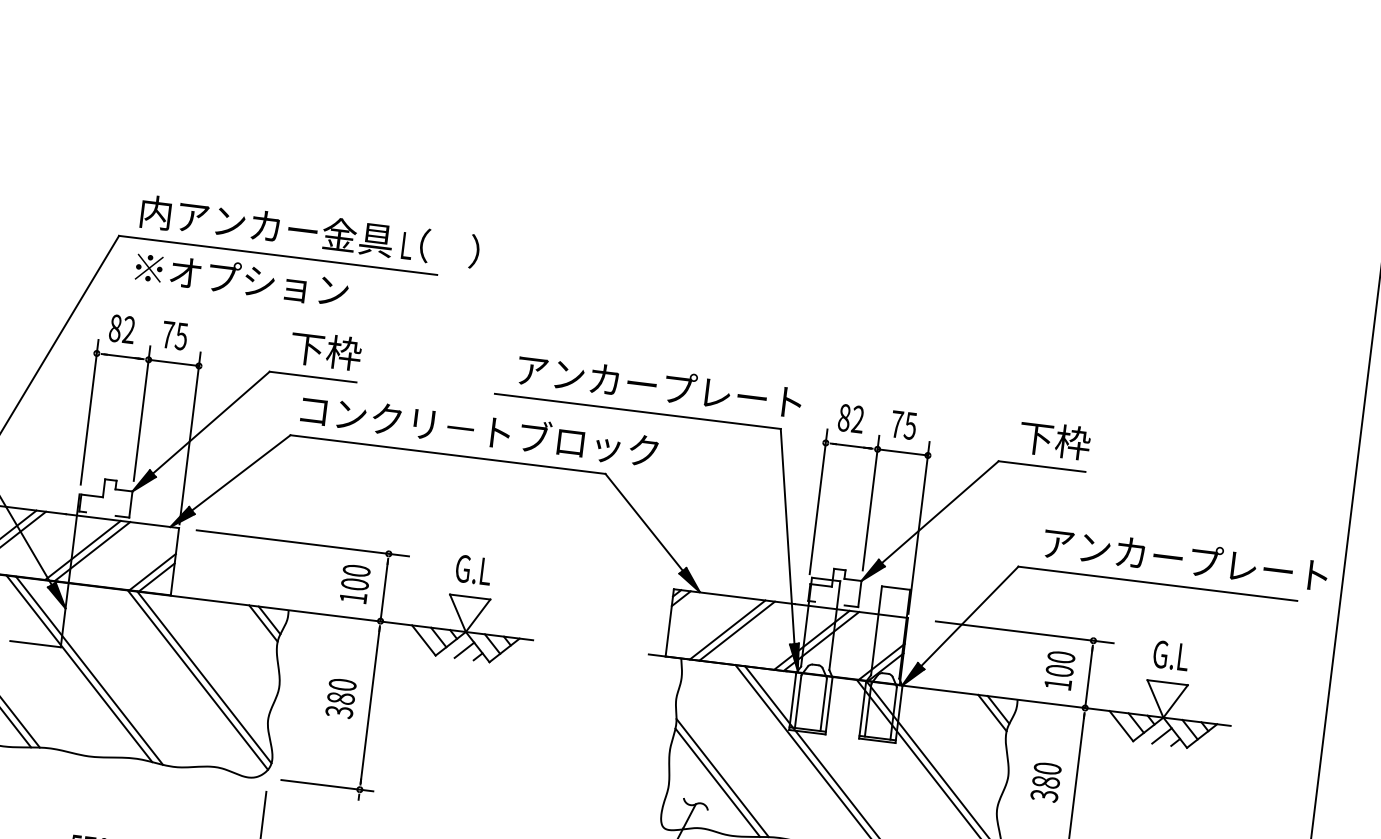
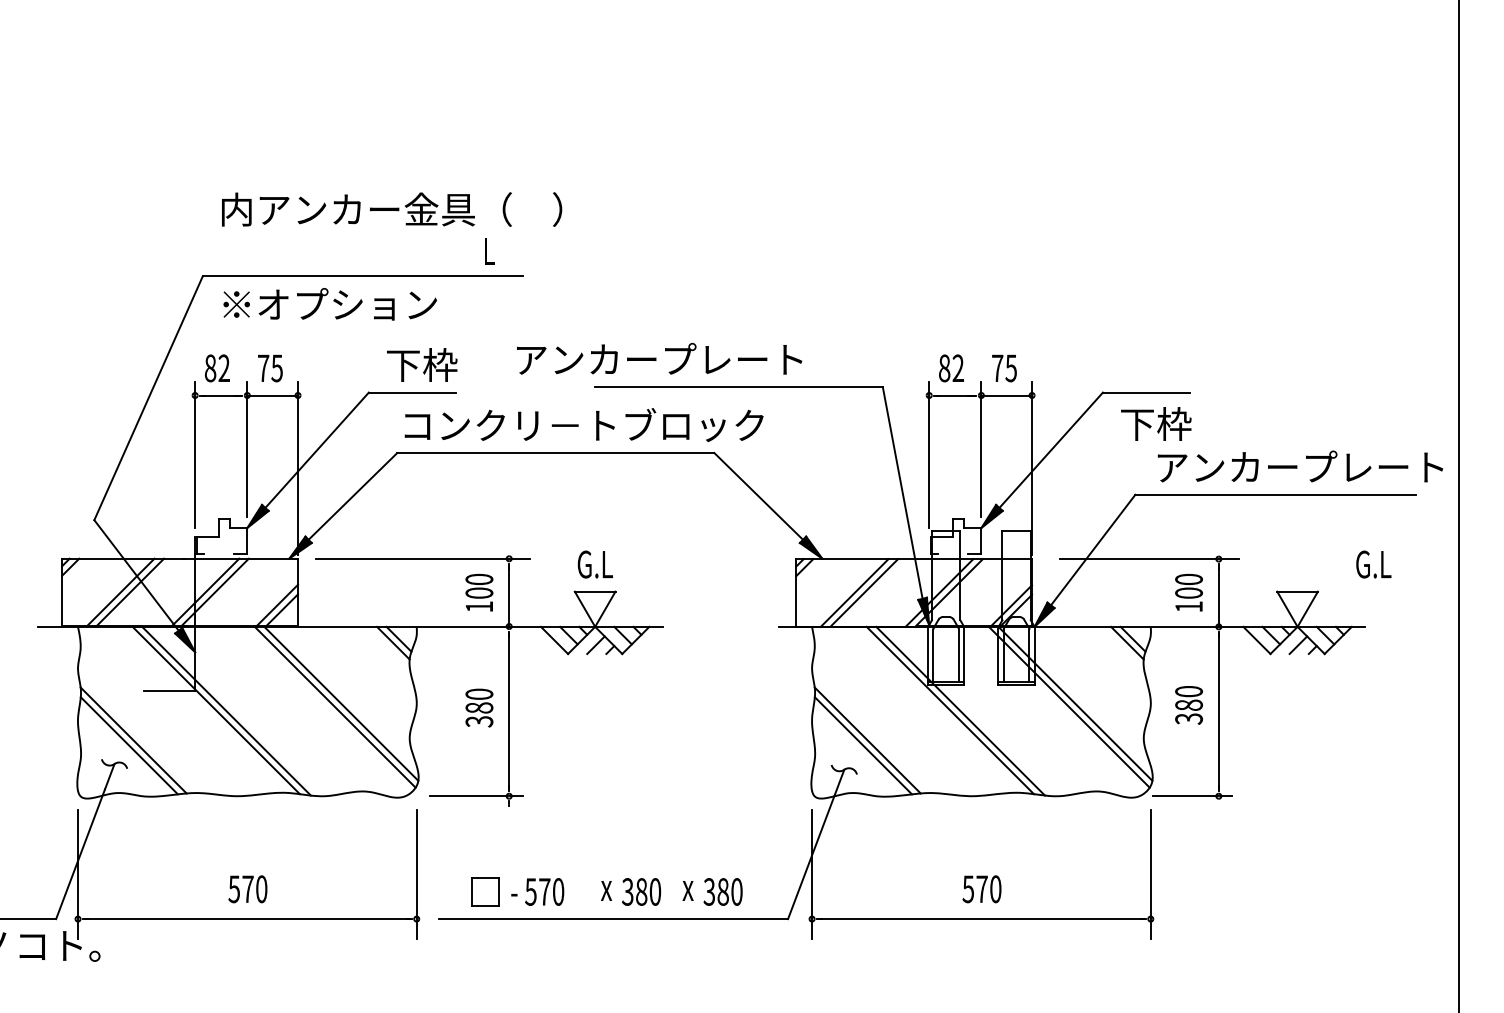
text: (310, 231) -> (392, 209), moved
text: (659, 385) -> (659, 358), moved
text: (1055, 439) -> (1156, 423), moved
text: (1170, 655) -> (1373, 564), moved

